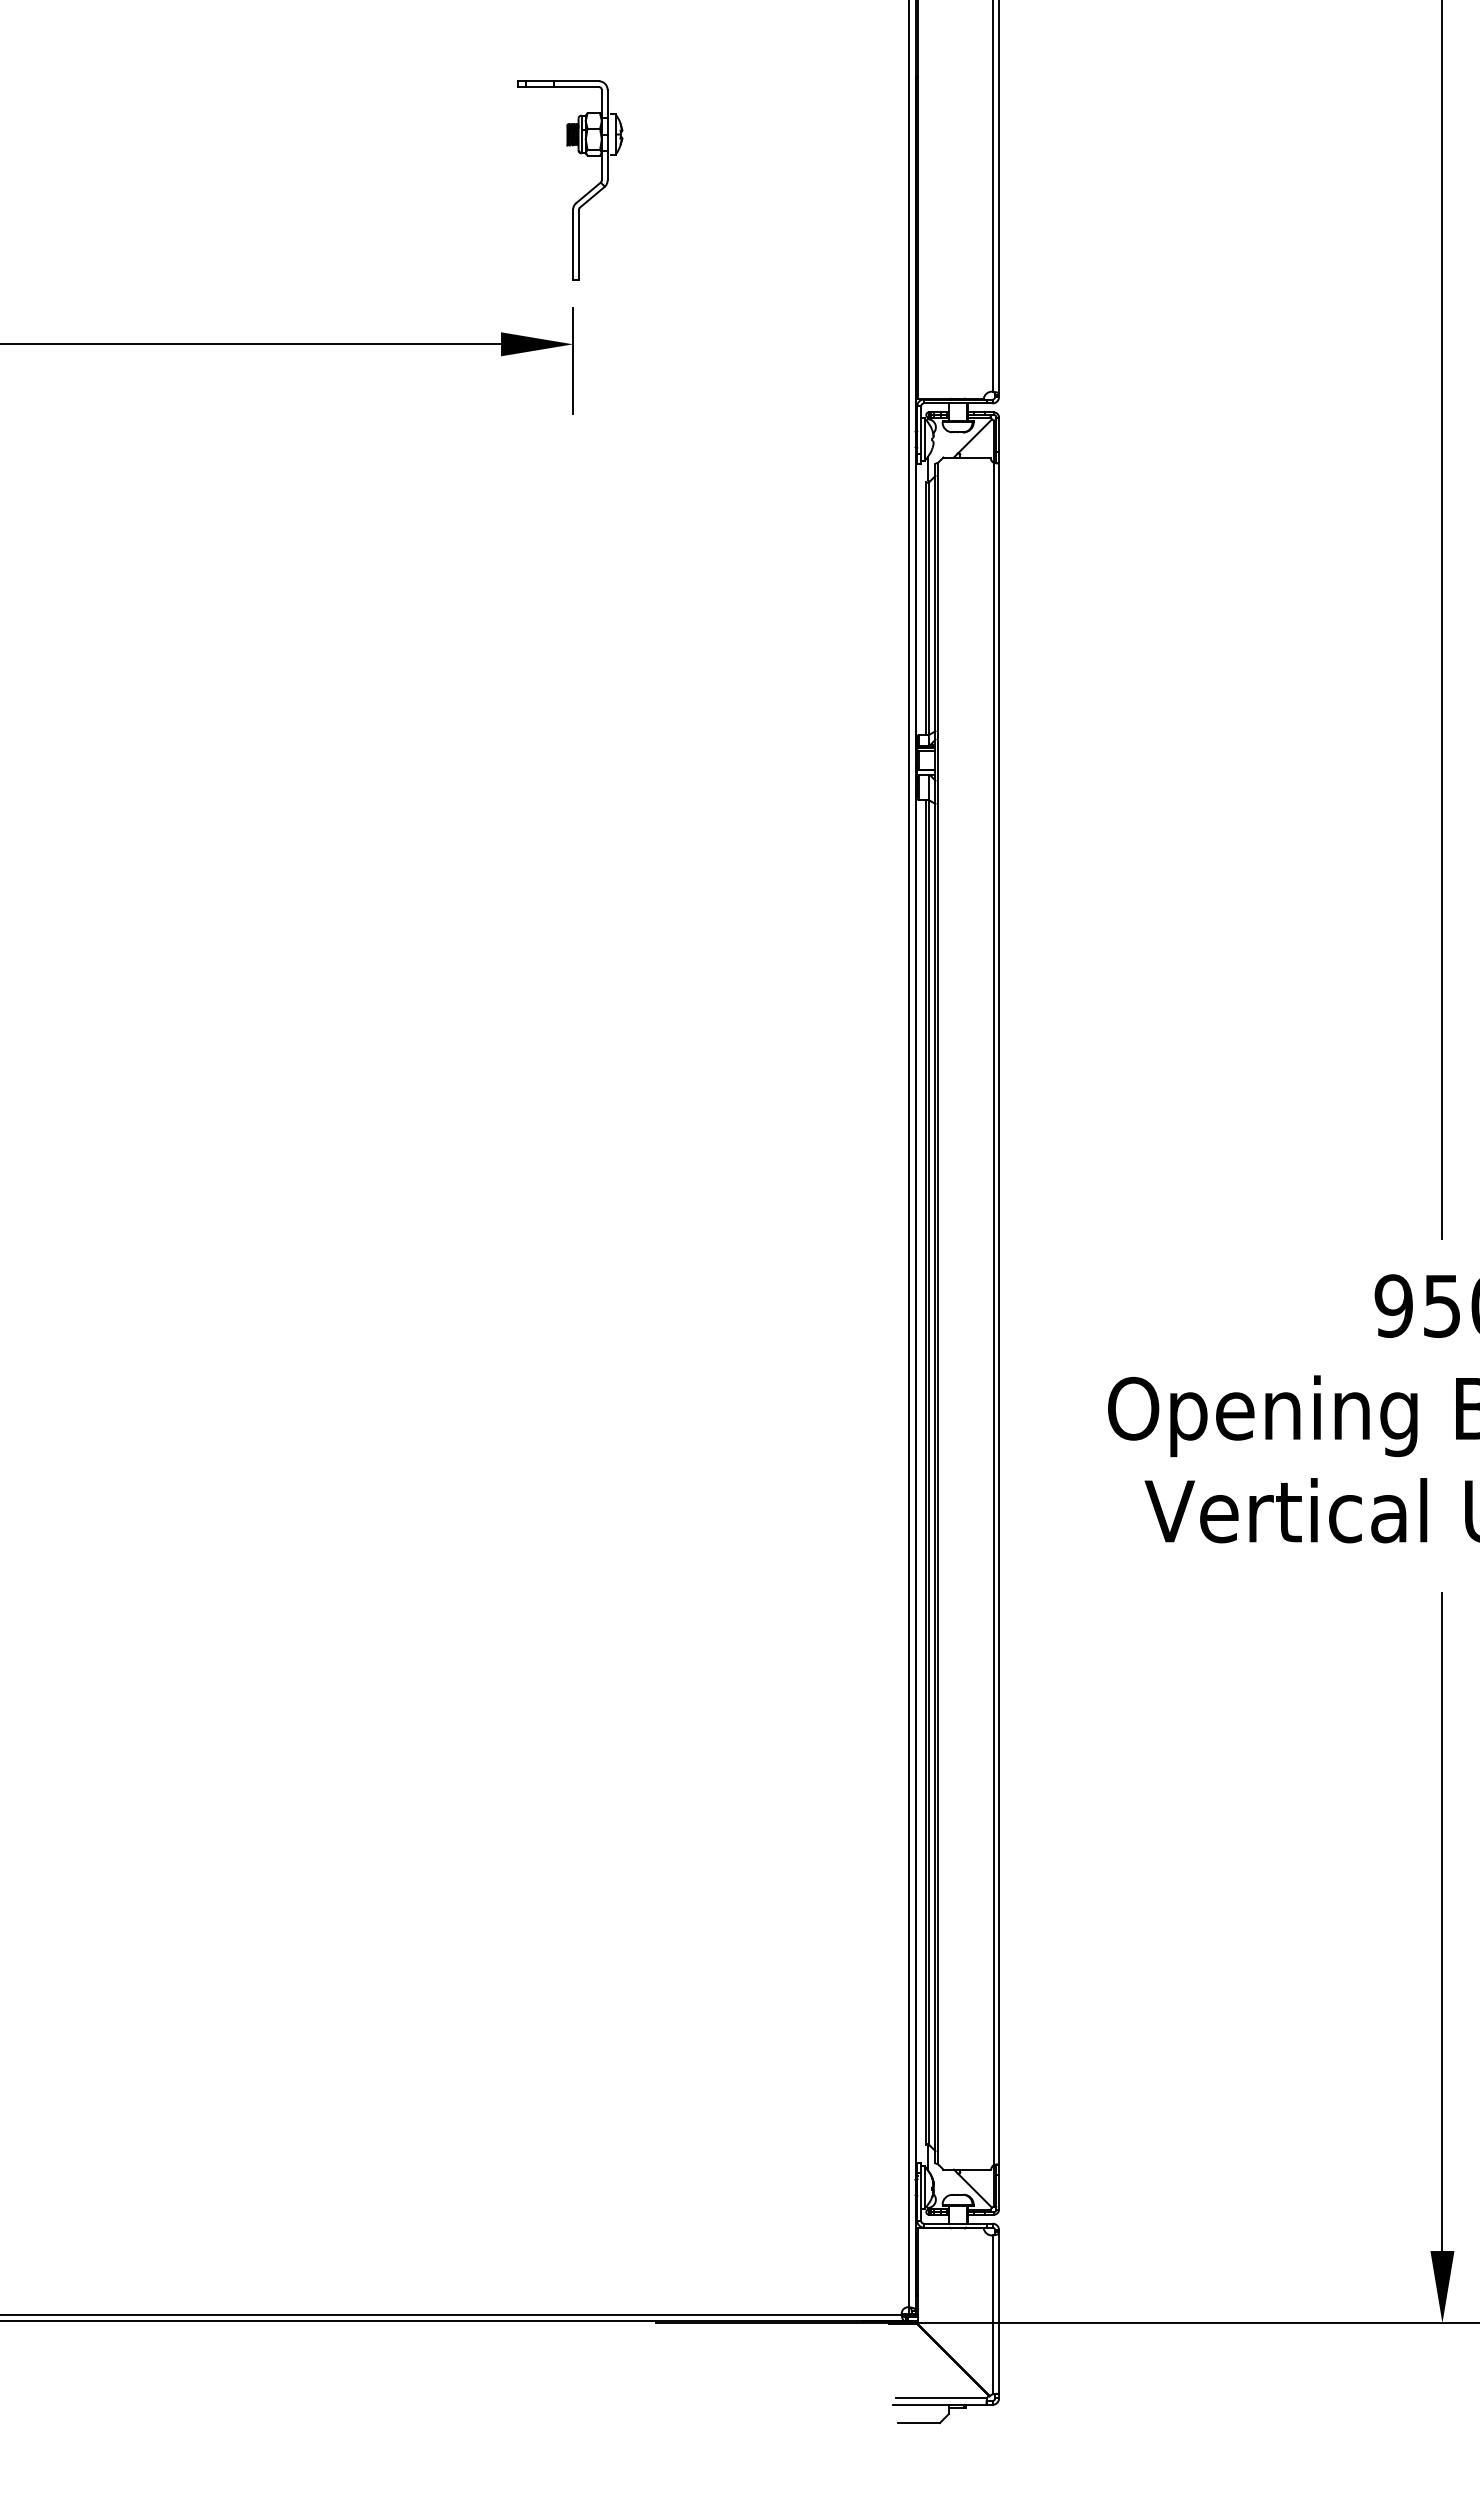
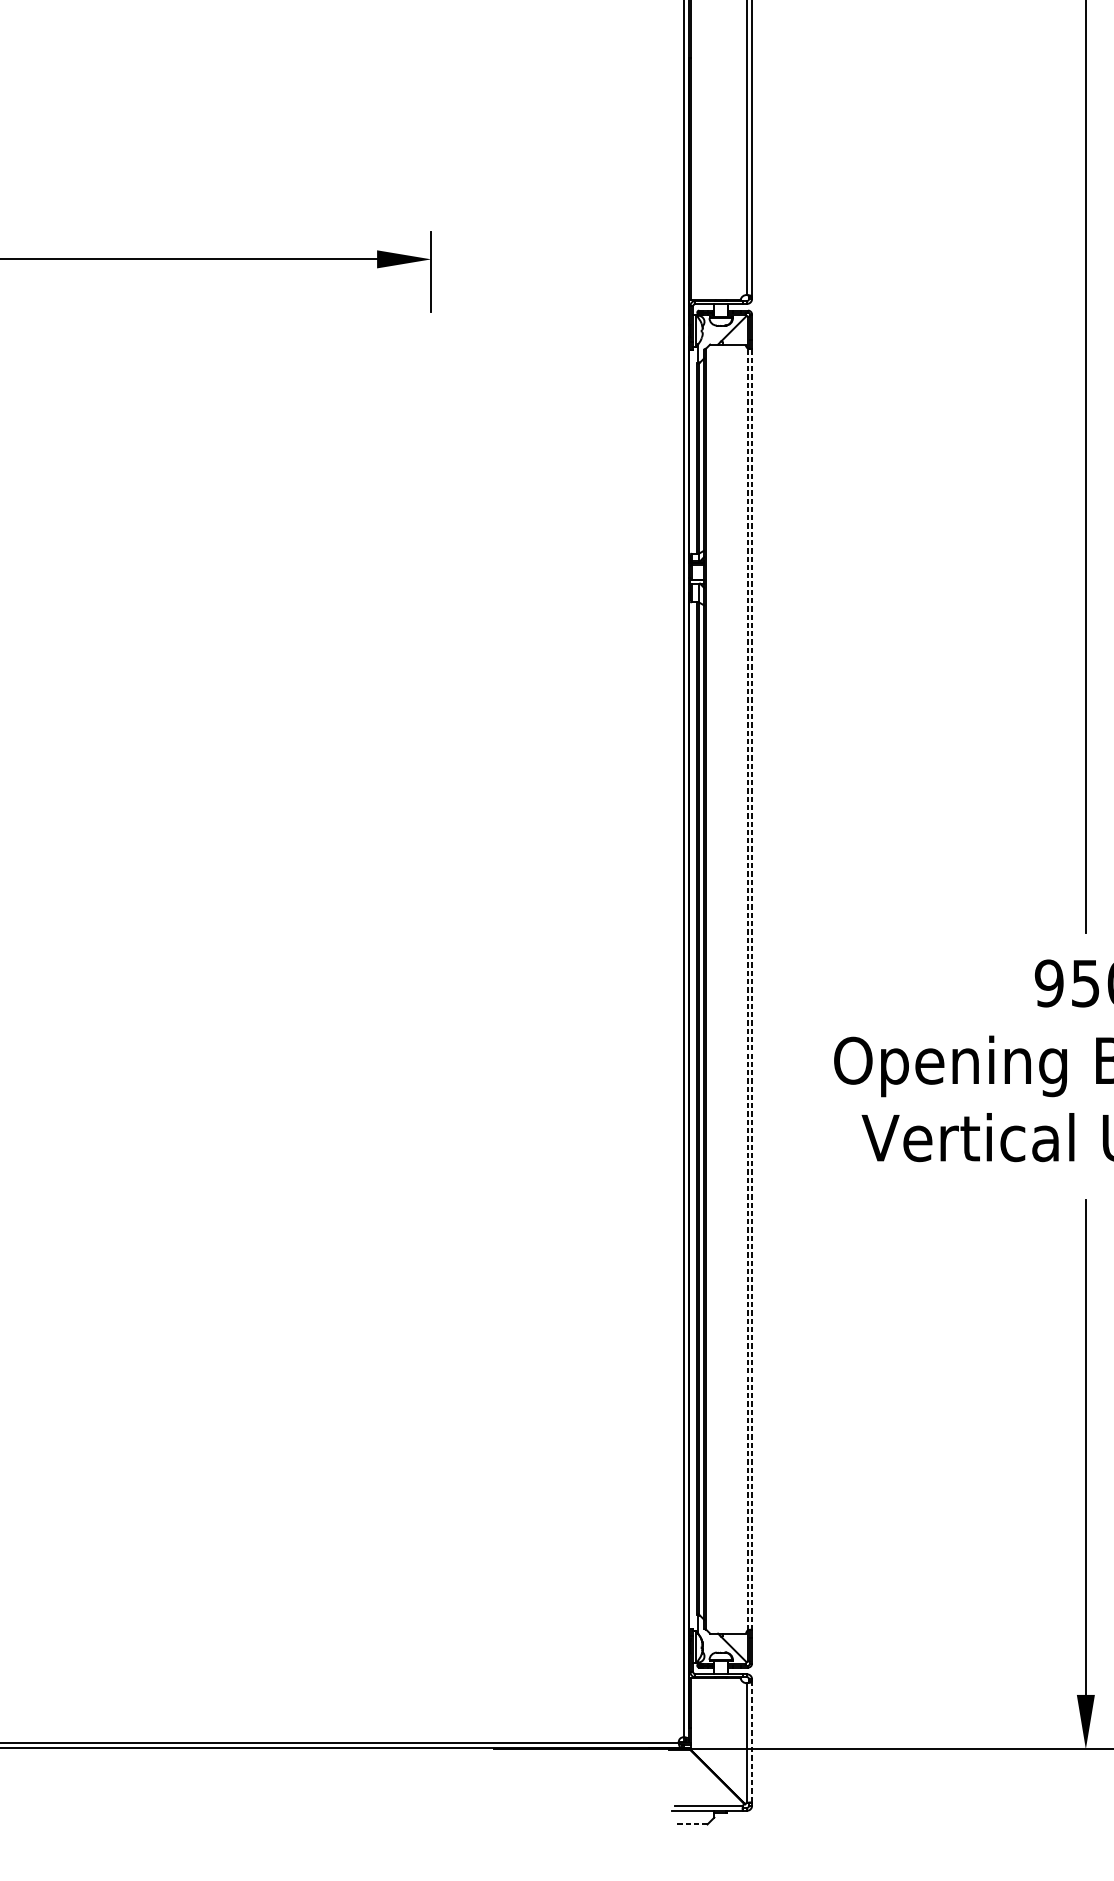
part: (583, 195) -> (439, 147), removed
line: (993, 1313) -> (747, 989), solid -> dashed
line: (999, 1313) -> (752, 989), solid -> dashed
line: (999, 2313) -> (752, 1741), solid -> dashed
line: (918, 2423) -> (691, 1824), solid -> dashed

